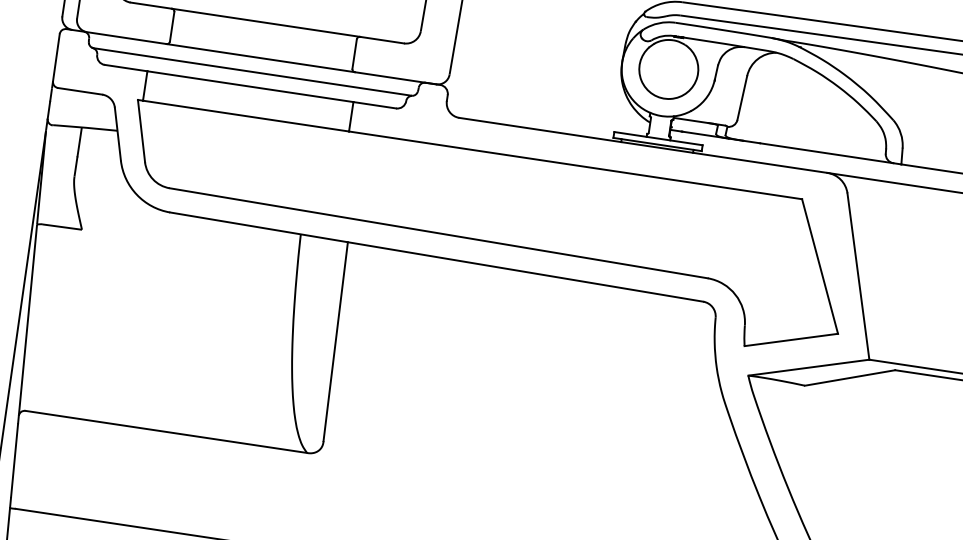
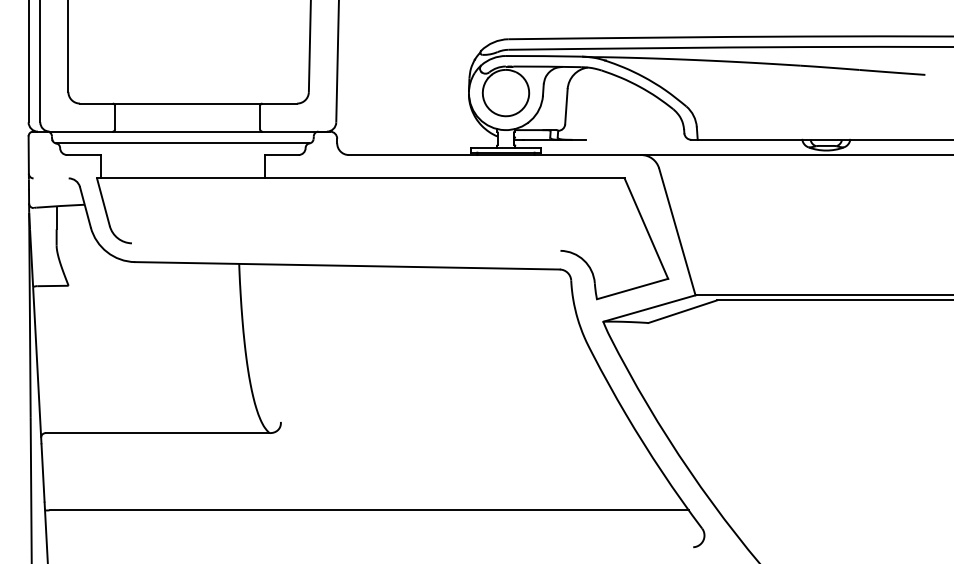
line: (249, 87) -> (182, 155), removed
line: (79, 91) -> (50, 178), removed
line: (826, 152) -> (638, 139), removed
line: (437, 232) -> (345, 246), removed
line: (335, 340) -> (278, 342), removed

